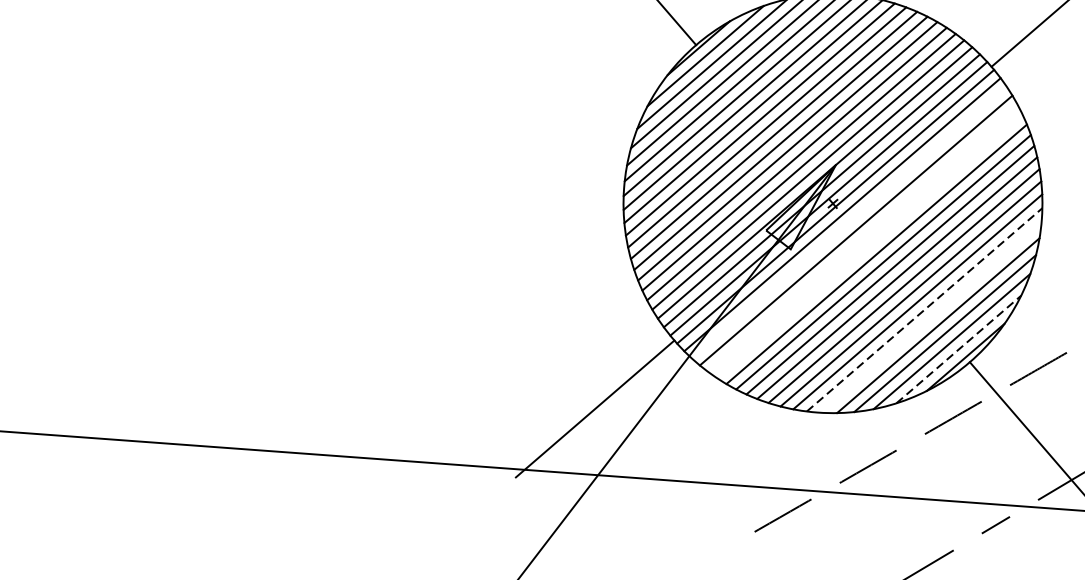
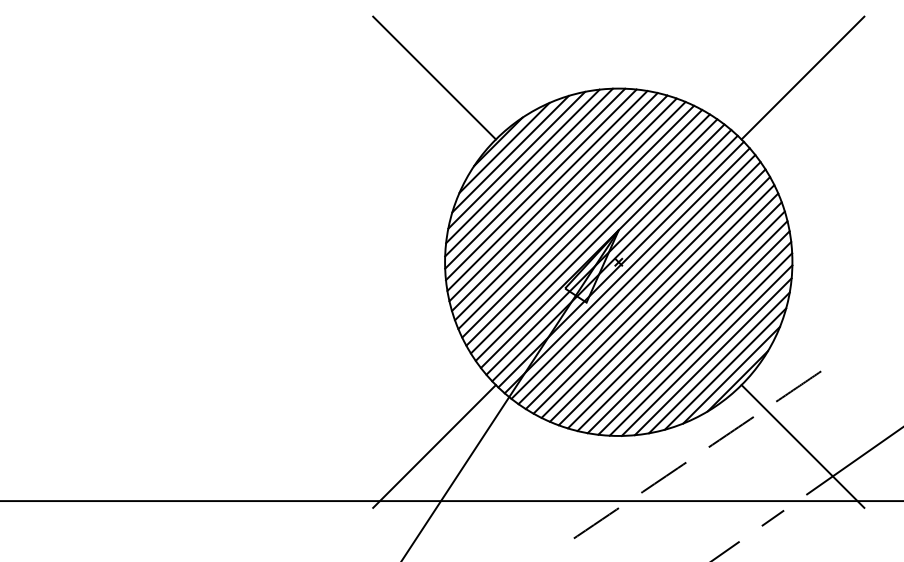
line: (849, 222) -> (633, 276), added
line: (862, 238) -> (645, 289), added
line: (869, 246) -> (651, 295), added
line: (924, 309) -> (700, 344), dashed -> solid
line: (930, 317) -> (706, 350), added
line: (959, 348) -> (732, 374), dashed -> solid

